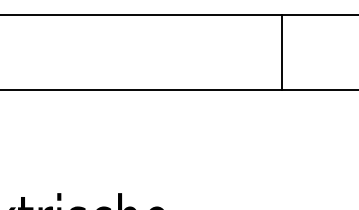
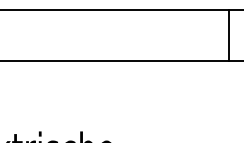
line: (281, 52) -> (228, 35), moved

